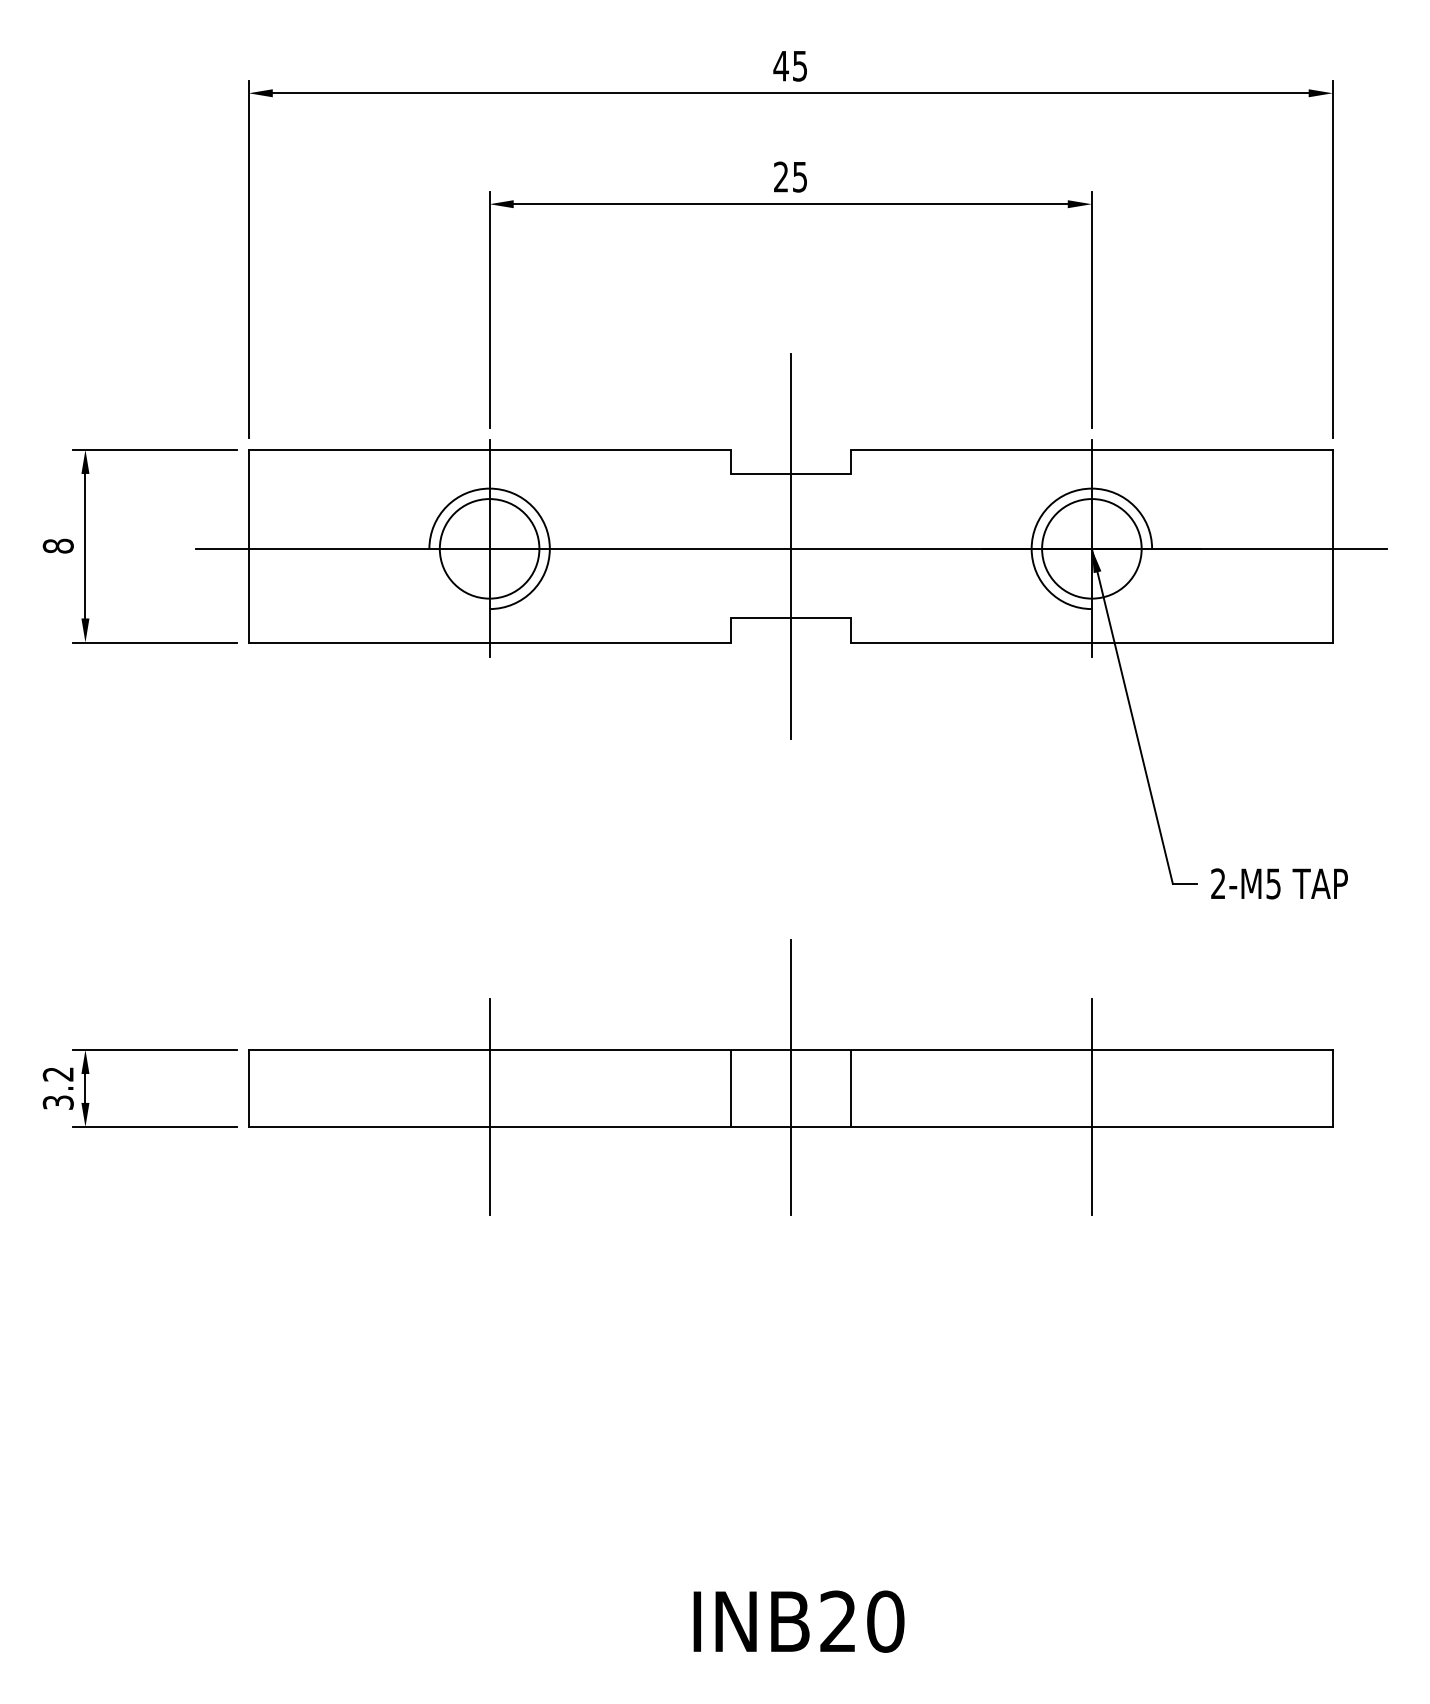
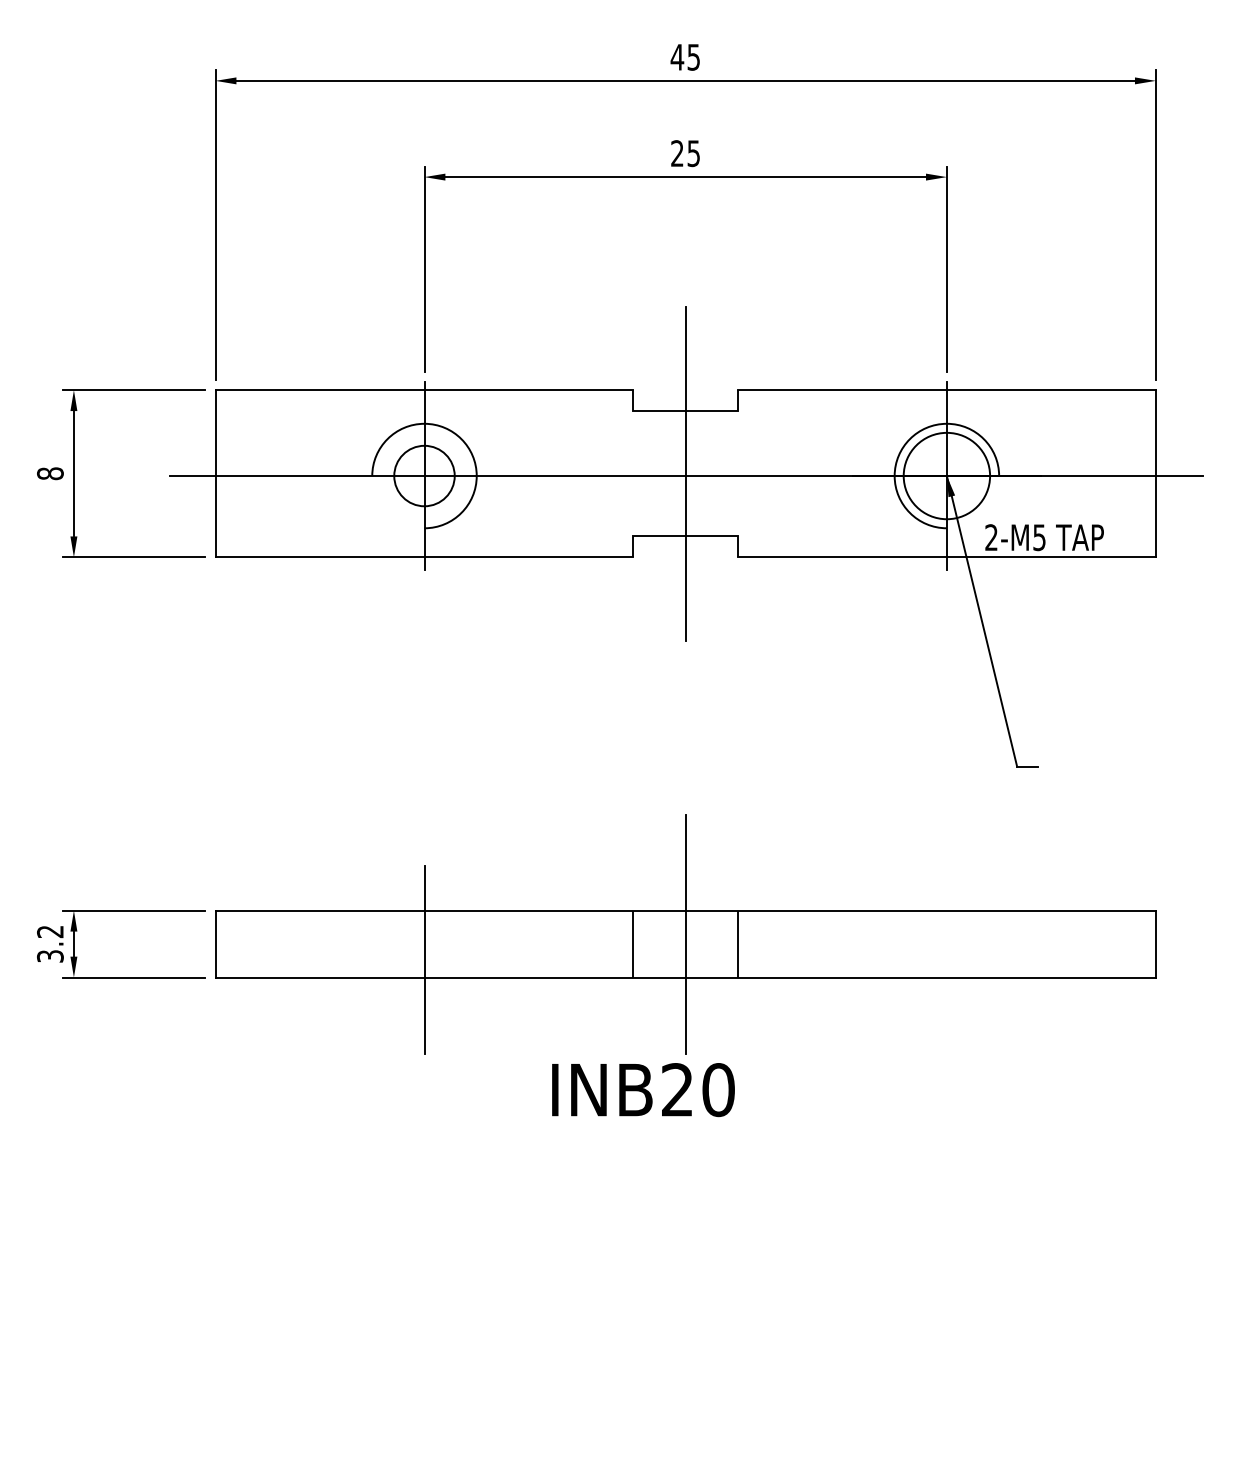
circle: (489, 548) -> (424, 475), size x0.7
text: (1279, 883) -> (1044, 537), moved
line: (1091, 1106) -> (946, 959), removed
text: (798, 1621) -> (642, 1089), moved

